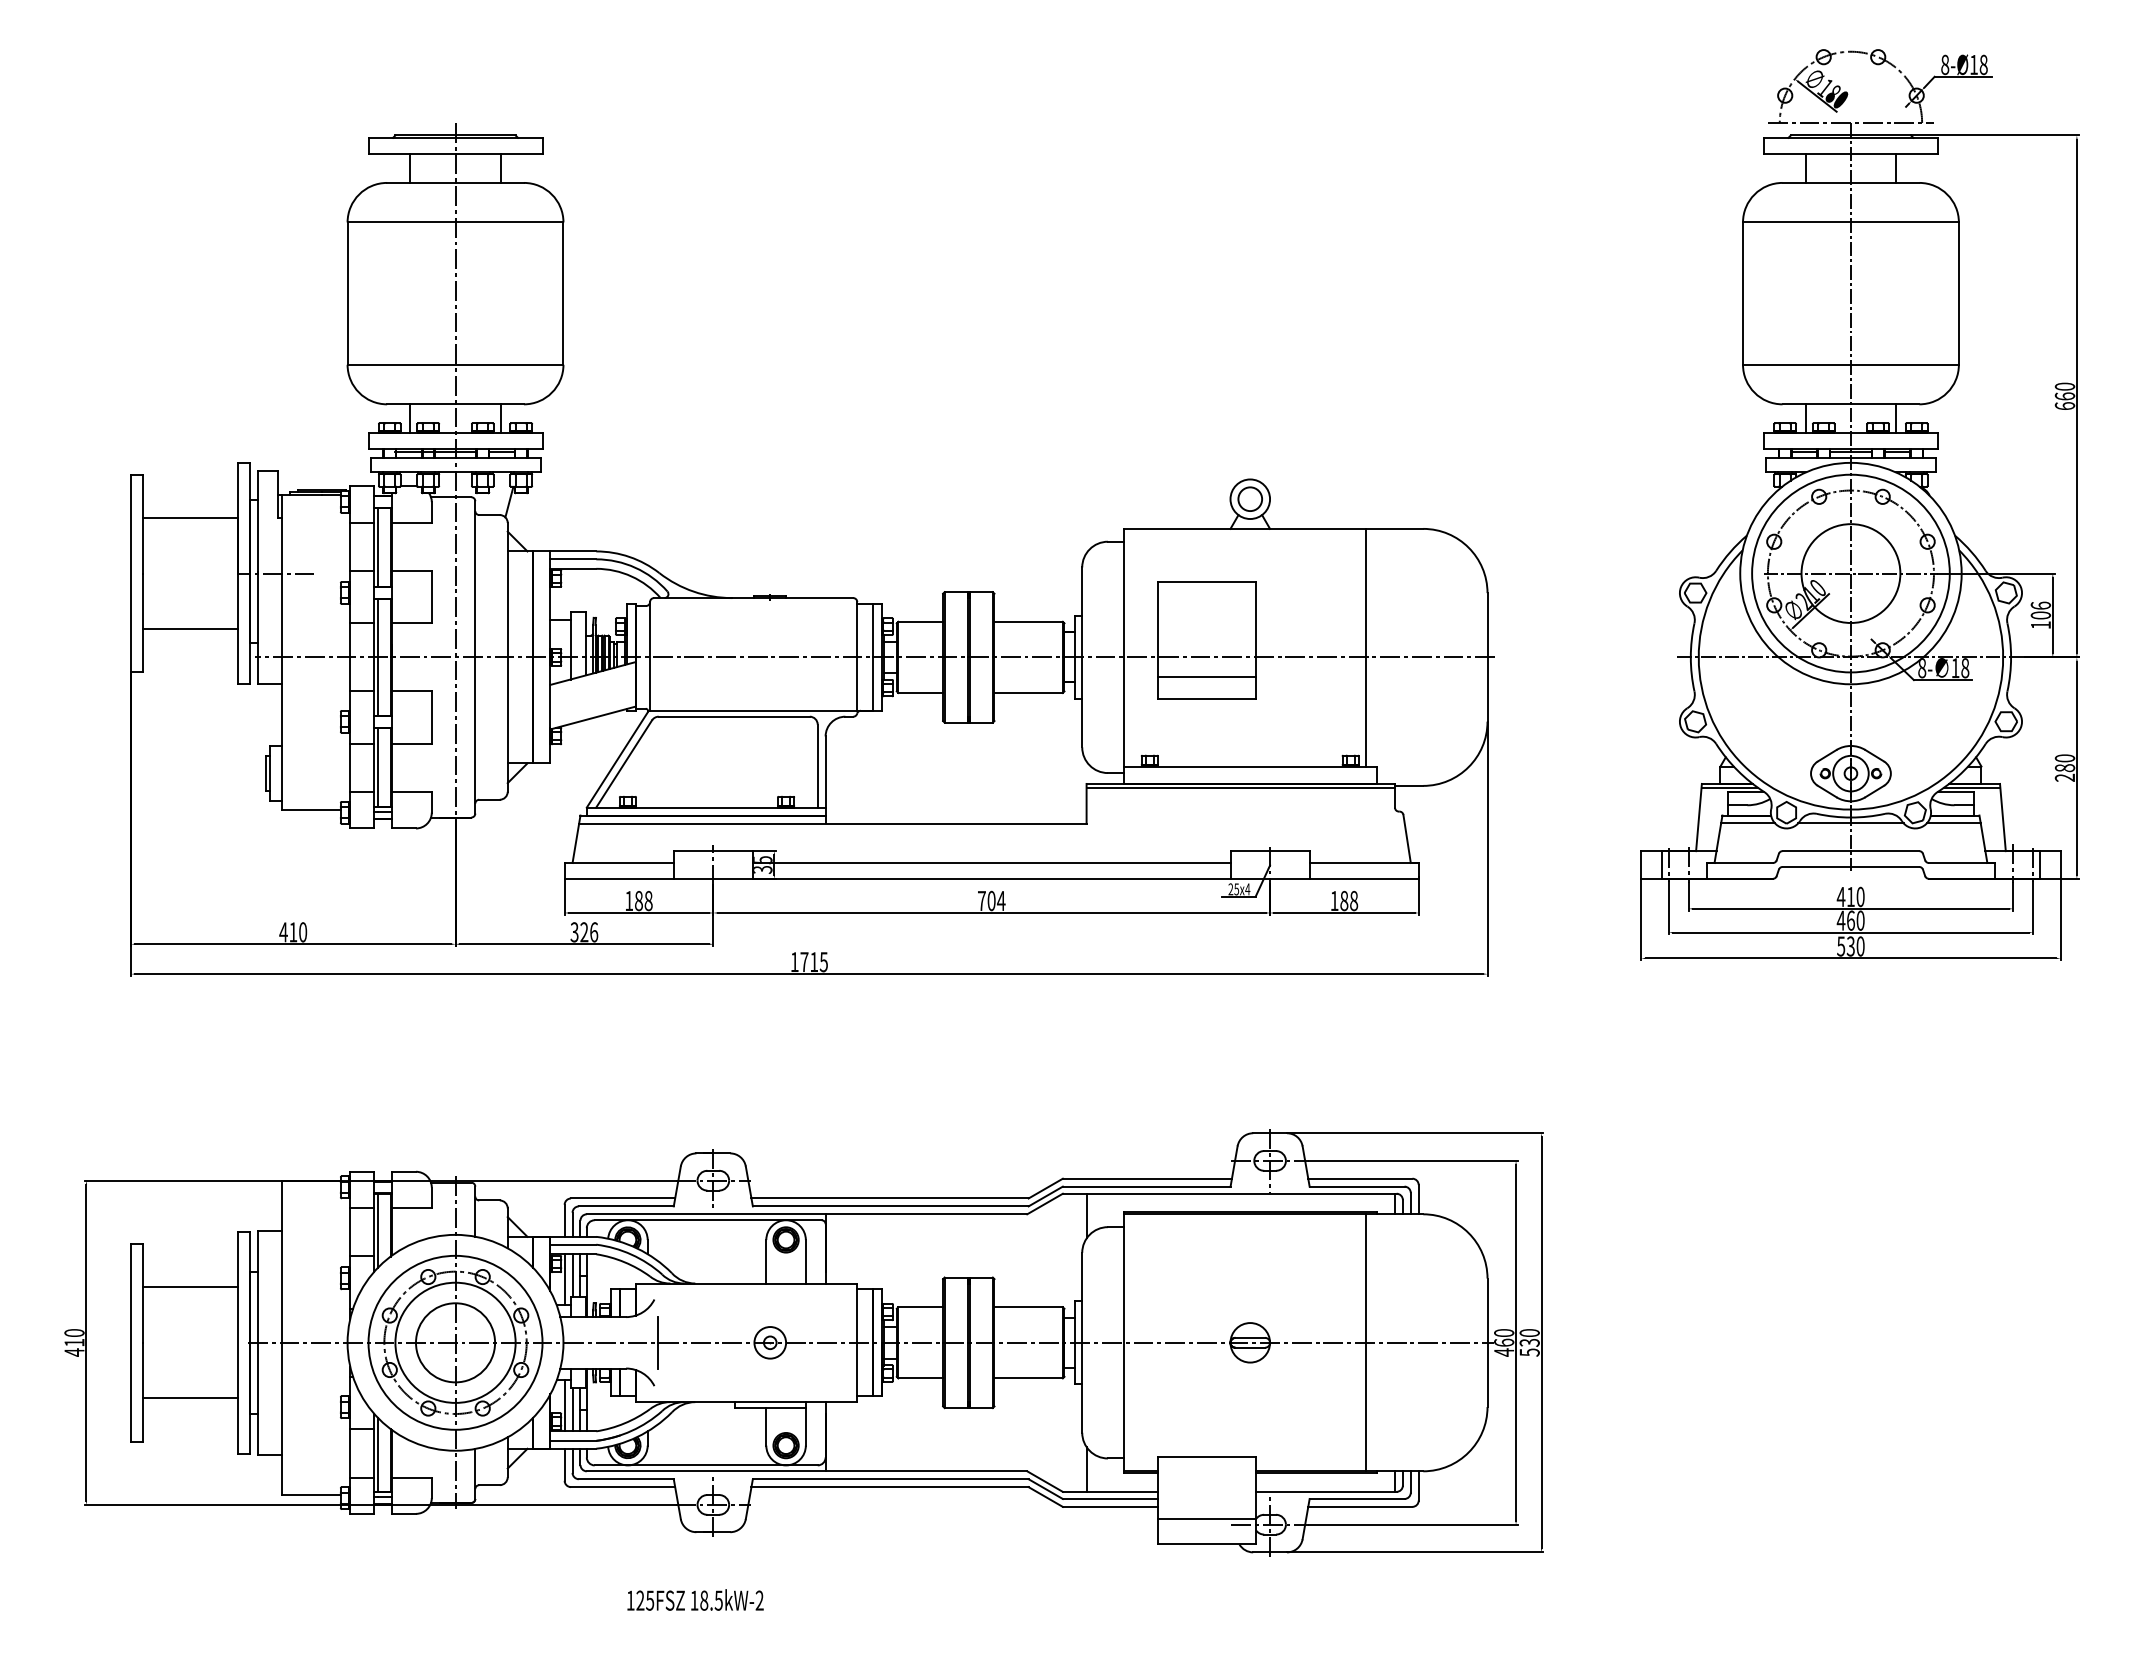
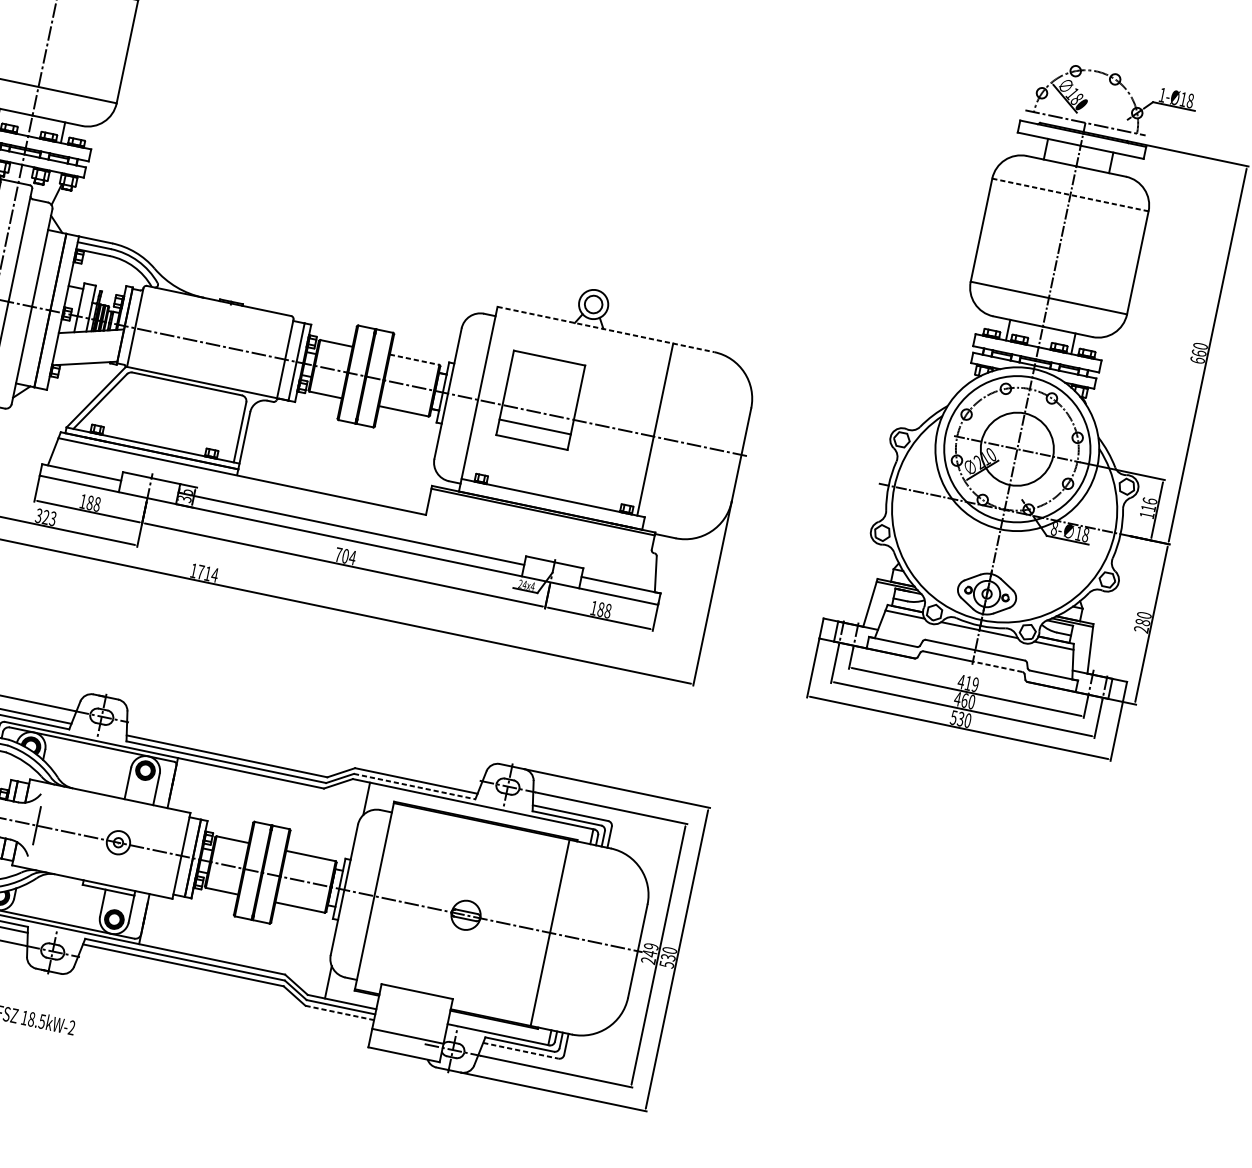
text: (1945, 64) -> (1162, 94), 8-Ø18 -> 1-Ø18
line: (1850, 222) -> (1070, 194), solid -> dashed
line: (1273, 528) -> (606, 329), solid -> dashed
text: (2040, 615) -> (1148, 508), 106 -> 116
line: (1029, 621) -> (415, 359), solid -> dashed
line: (1884, 866) -> (997, 666), solid -> dashed
text: (1236, 889) -> (524, 585), 25 -> 24
text: (1860, 897) -> (975, 685), 410 -> 419
text: (594, 932) -> (53, 519), 326 -> 323
text: (823, 962) -> (214, 575), 1715 -> 1714
line: (1146, 1186) -> (414, 786), solid -> dashed
text: (1504, 1342) -> (650, 953), 460 -> 249
line: (1110, 1506) -> (340, 1012), solid -> dashed
line: (1360, 1506) -> (521, 1050), solid -> dashed

